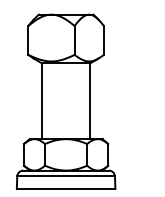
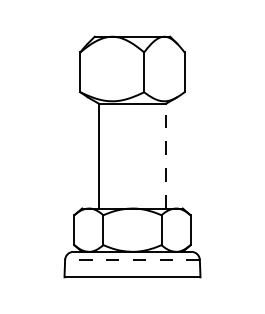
line: (90, 100) -> (165, 155), solid -> dashed
line: (66, 176) -> (132, 259), solid -> dashed

